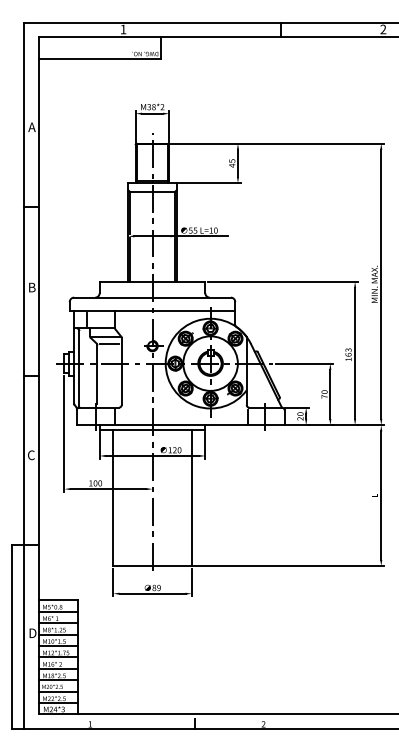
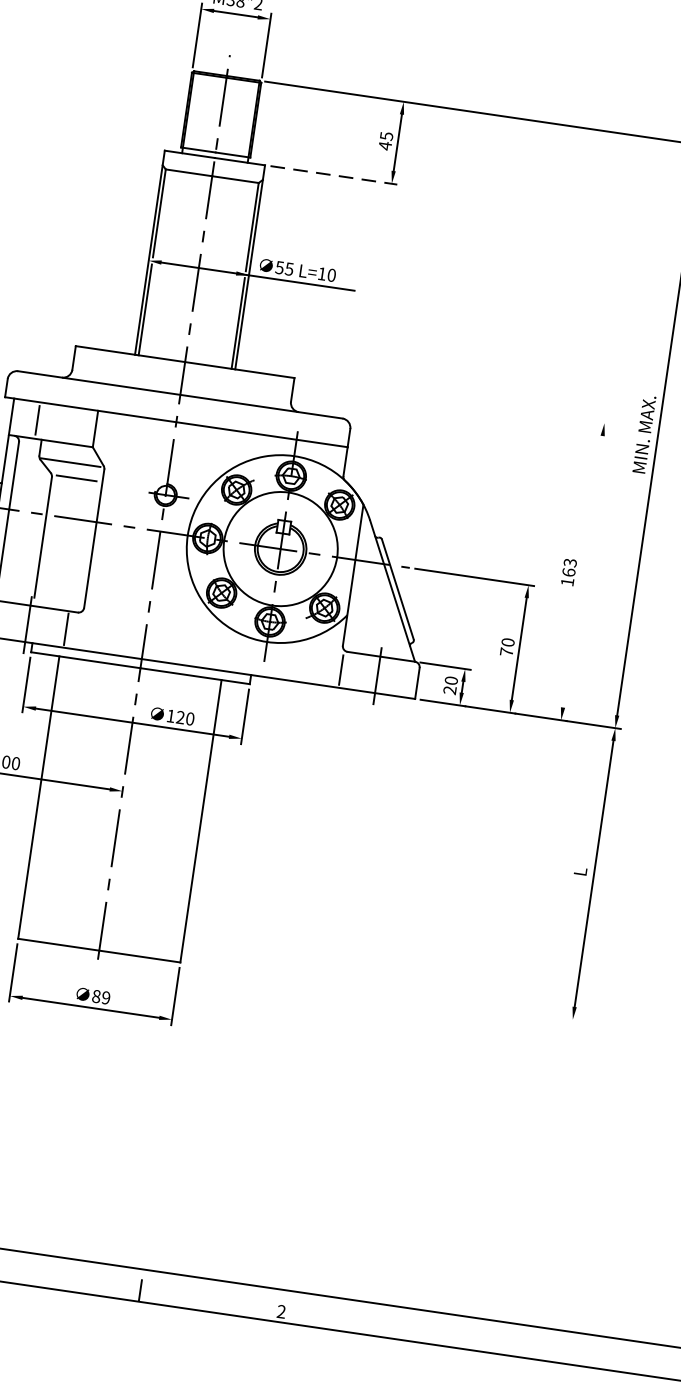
line: (209, 183) -> (332, 175), solid -> dashed
line: (282, 281) -> (454, 400), removed
line: (355, 353) -> (583, 571), removed
line: (288, 566) -> (380, 992), removed

